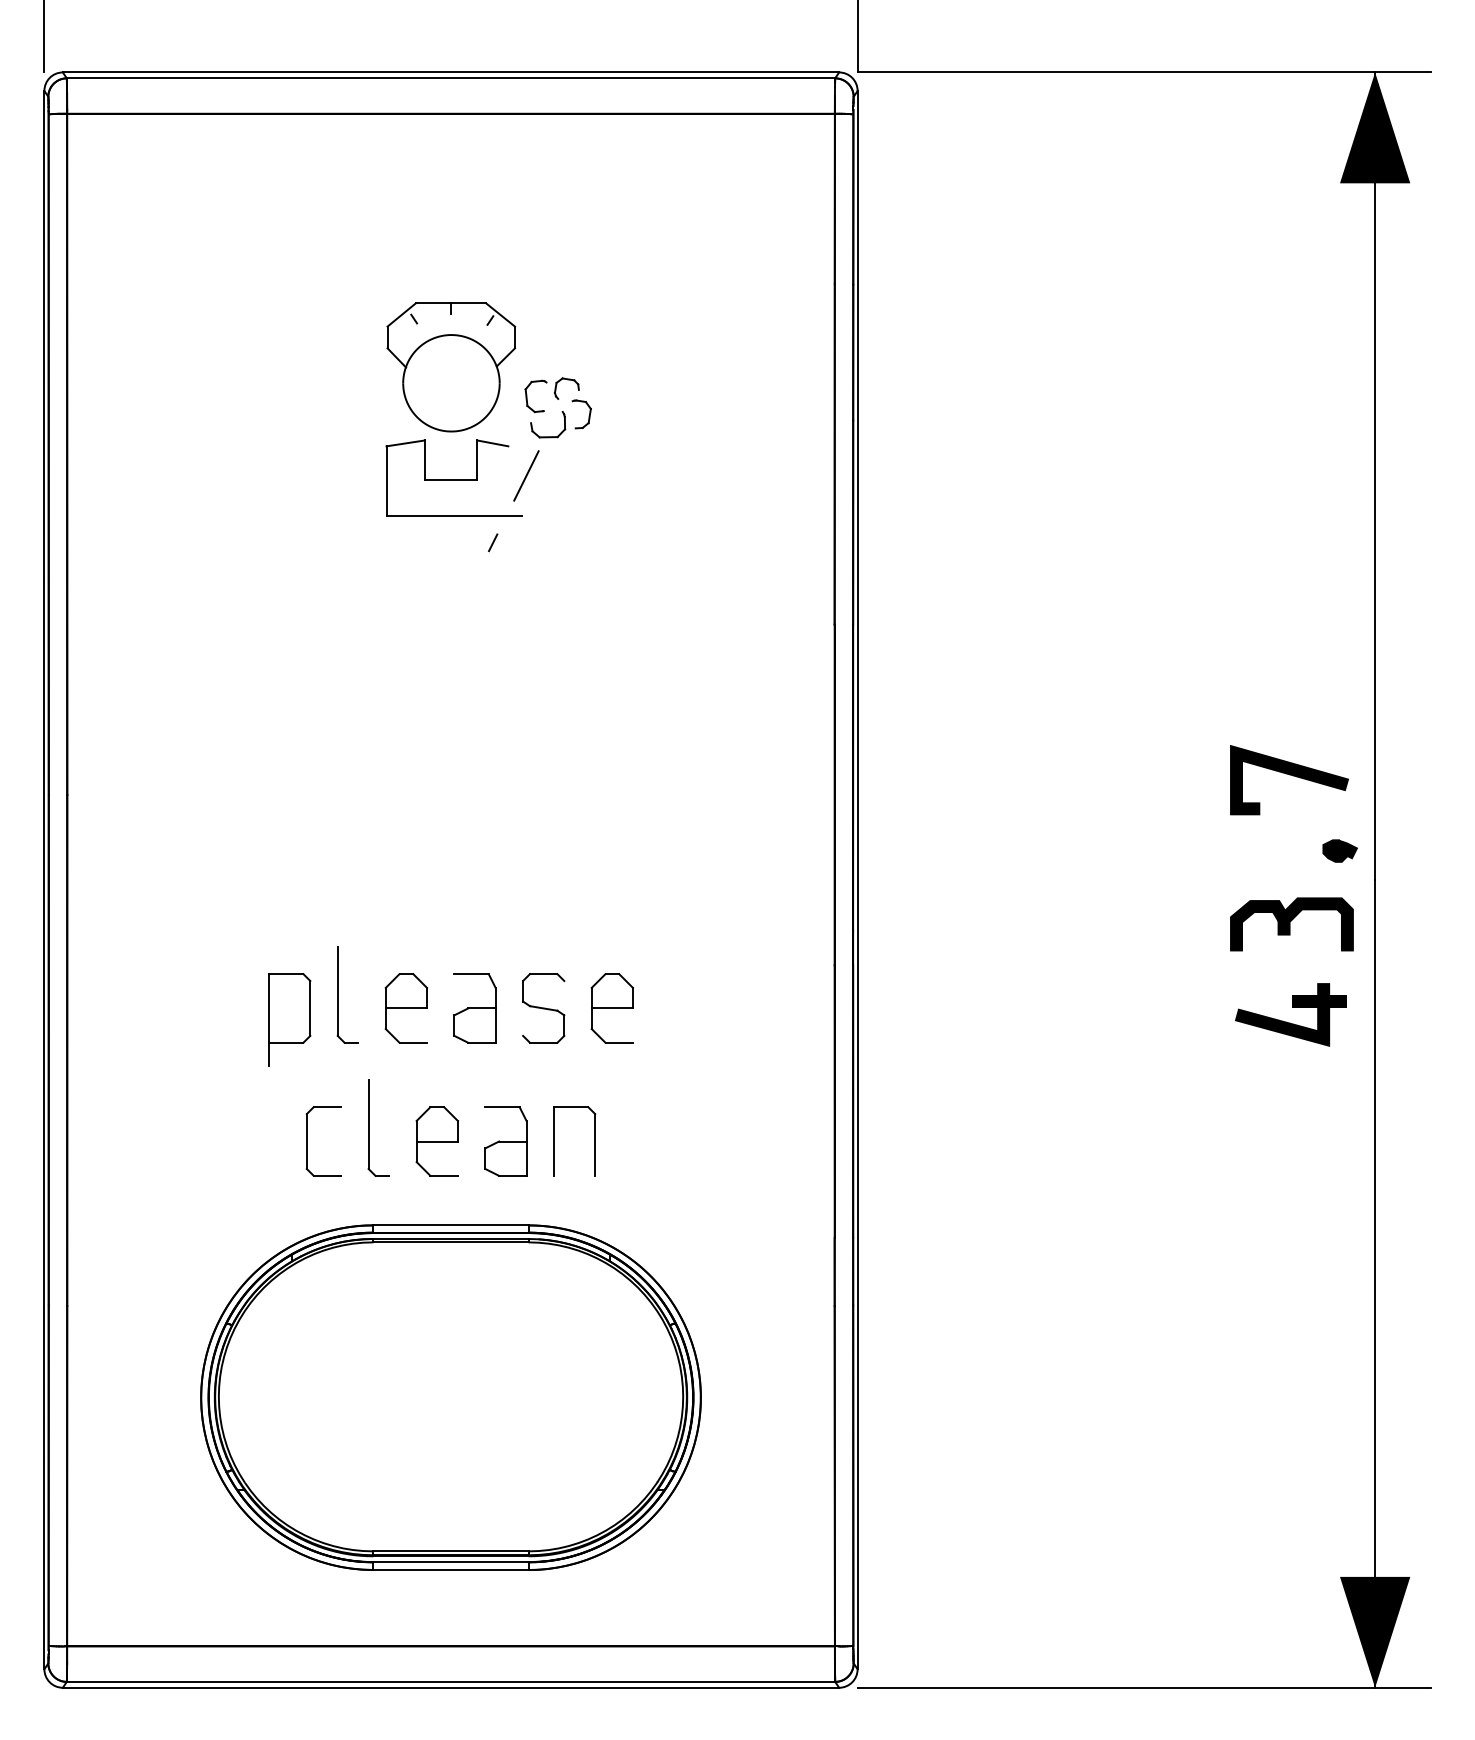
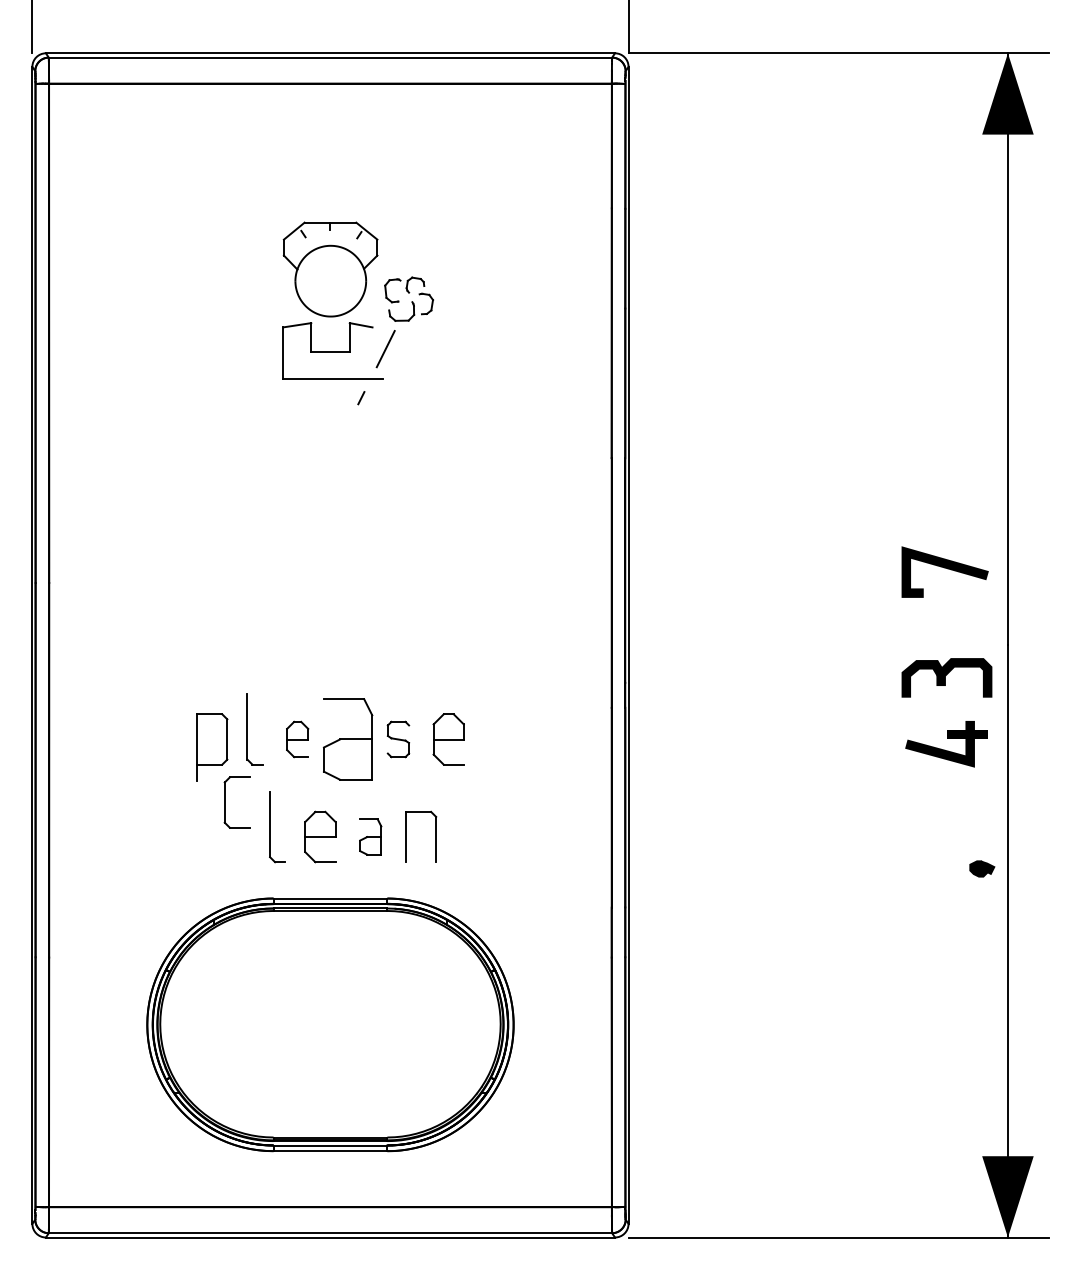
part: (1339, 850) -> (981, 868), moved
part: (405, 1008) -> (297, 739), size x0.7
part: (474, 1008) -> (347, 739), size x1.6
part: (543, 1008) -> (398, 739), size x0.7
part: (307, 1141) -> (225, 802), moved
part: (505, 1141) -> (370, 837), size x0.7

